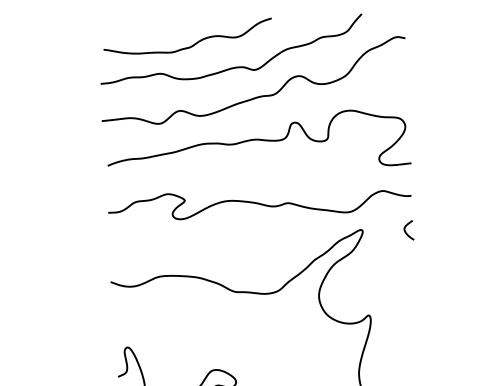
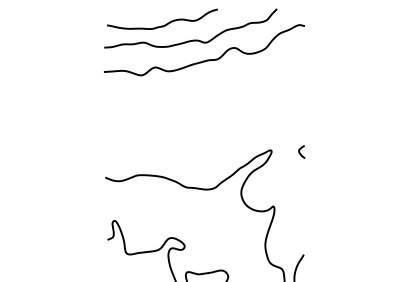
curve: (257, 141) -> (205, 89), removed
curve: (258, 202) -> (204, 129), removed

